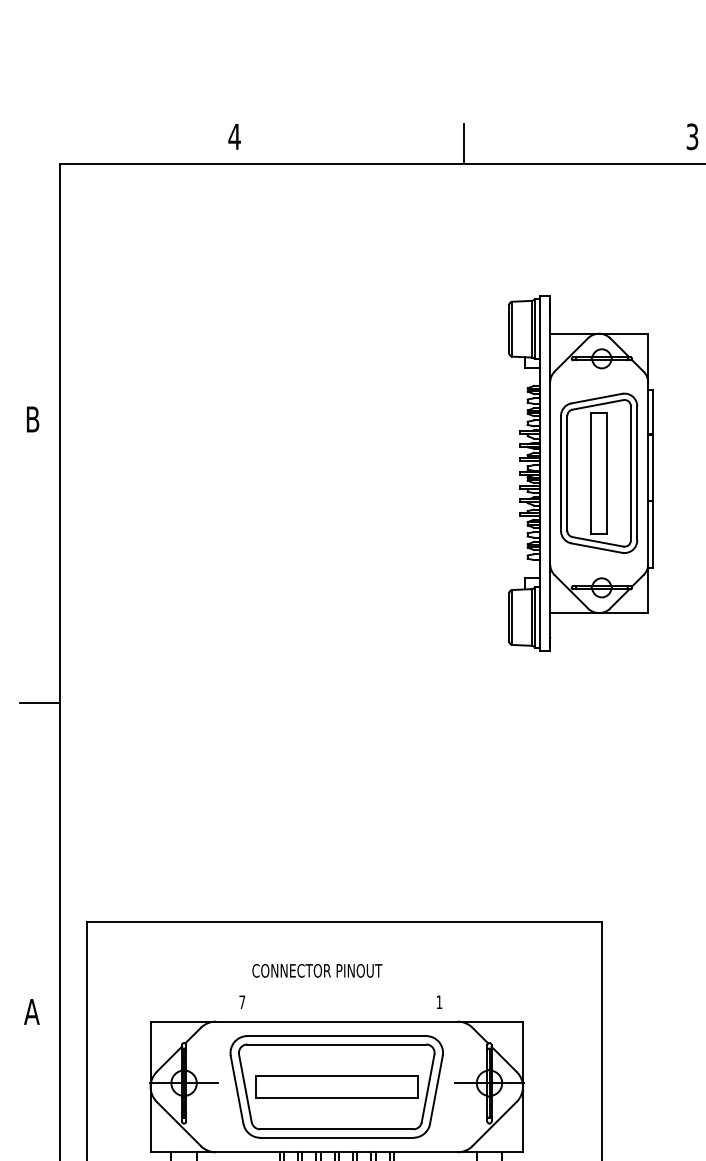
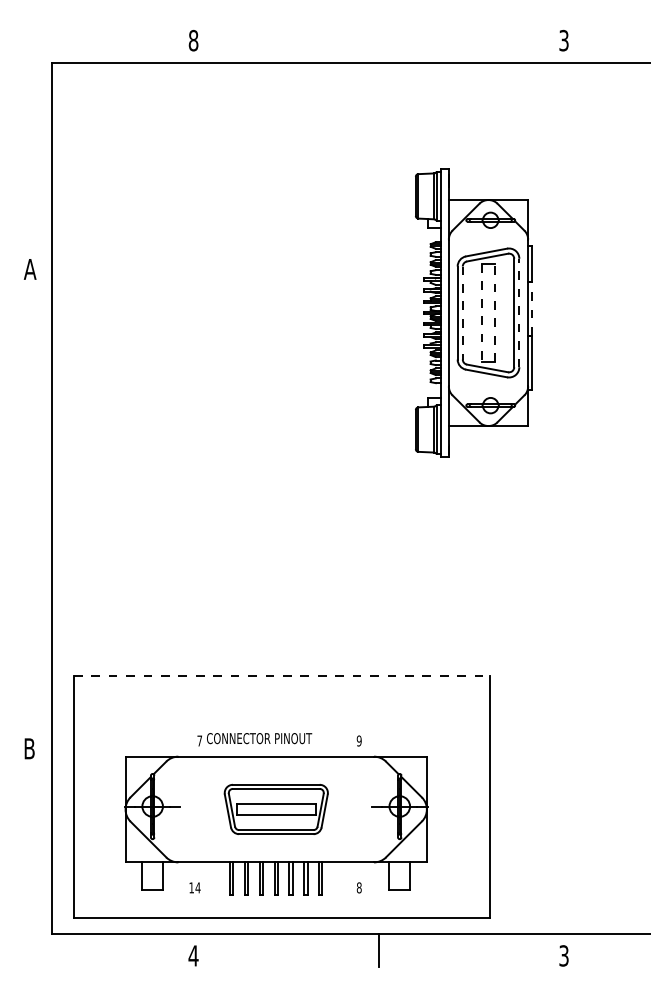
text: (234, 136) -> (193, 40), 4 -> 8
line: (464, 144) -> (379, 46), removed
text: (31, 419) -> (29, 269), B -> A
line: (653, 467) -> (532, 308), solid -> dashed
line: (606, 472) -> (494, 312), solid -> dashed
line: (637, 472) -> (519, 312), solid -> dashed
line: (567, 473) -> (462, 313), solid -> dashed
line: (591, 473) -> (482, 313), solid -> dashed
line: (39, 702) -> (35, 498), removed
line: (344, 921) -> (282, 675), solid -> dashed
text: (317, 970) -> (259, 738), moved
text: (438, 1001) -> (358, 740), 1 -> 9
text: (31, 1011) -> (29, 748), A -> B
part: (337, 1086) -> (276, 809), size x0.6

